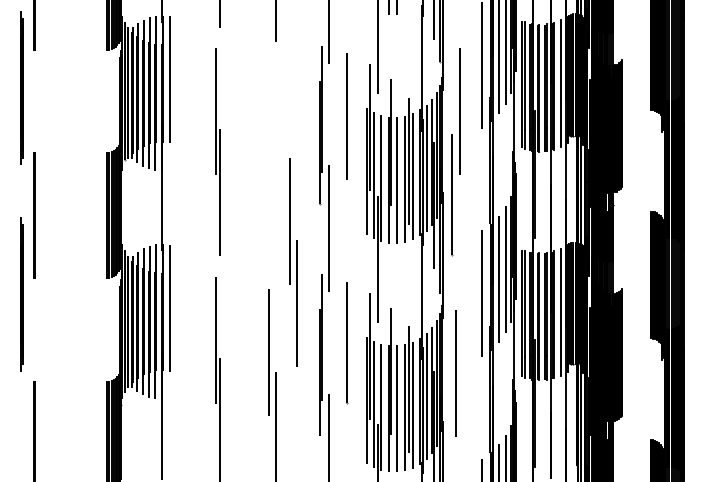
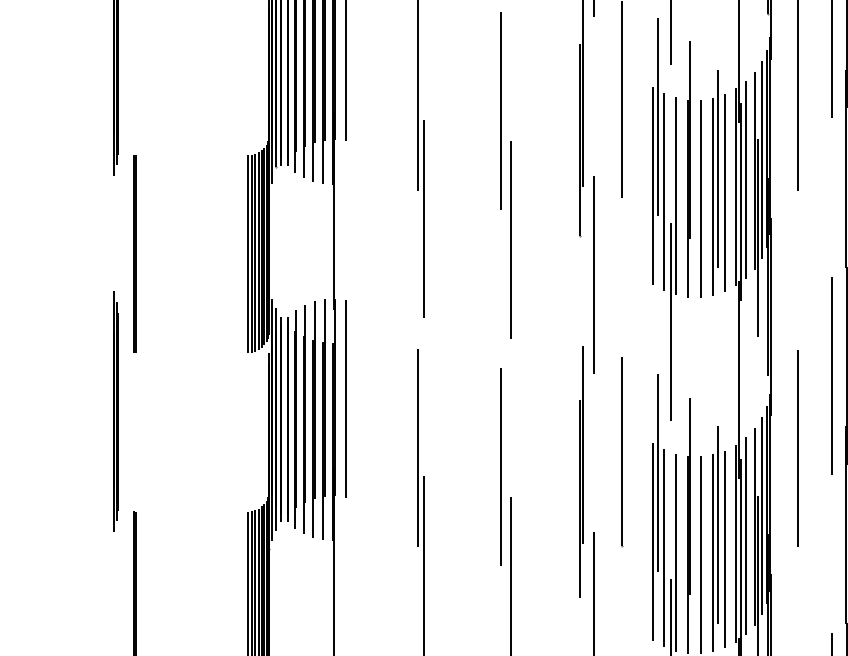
line: (452, 195) -> (786, 222), removed
part: (293, 262) -> (506, 175), moved
line: (21, 294) -> (114, 411), moved
line: (455, 373) -> (797, 448), moved

